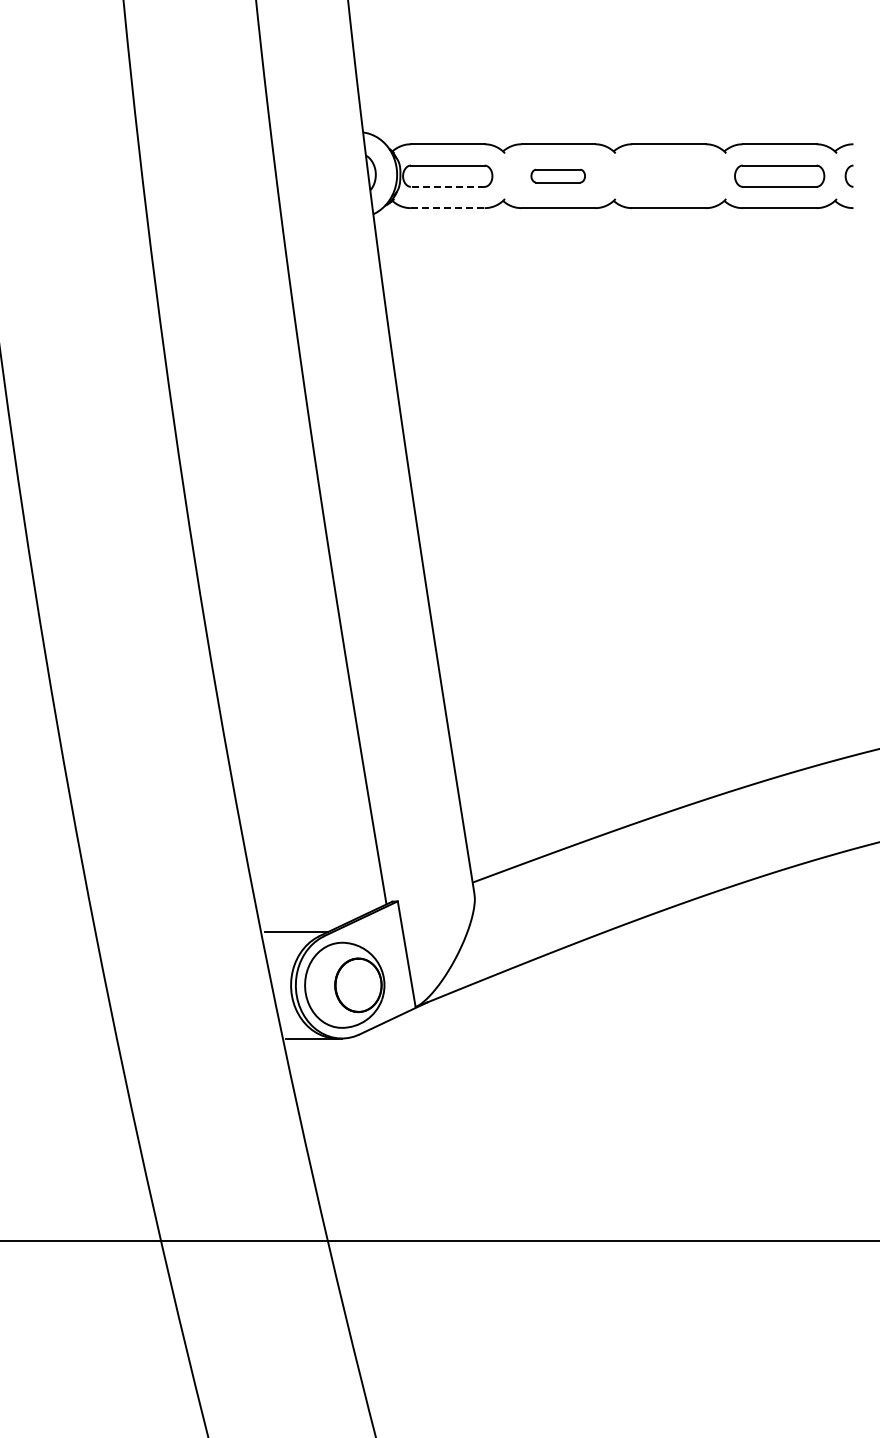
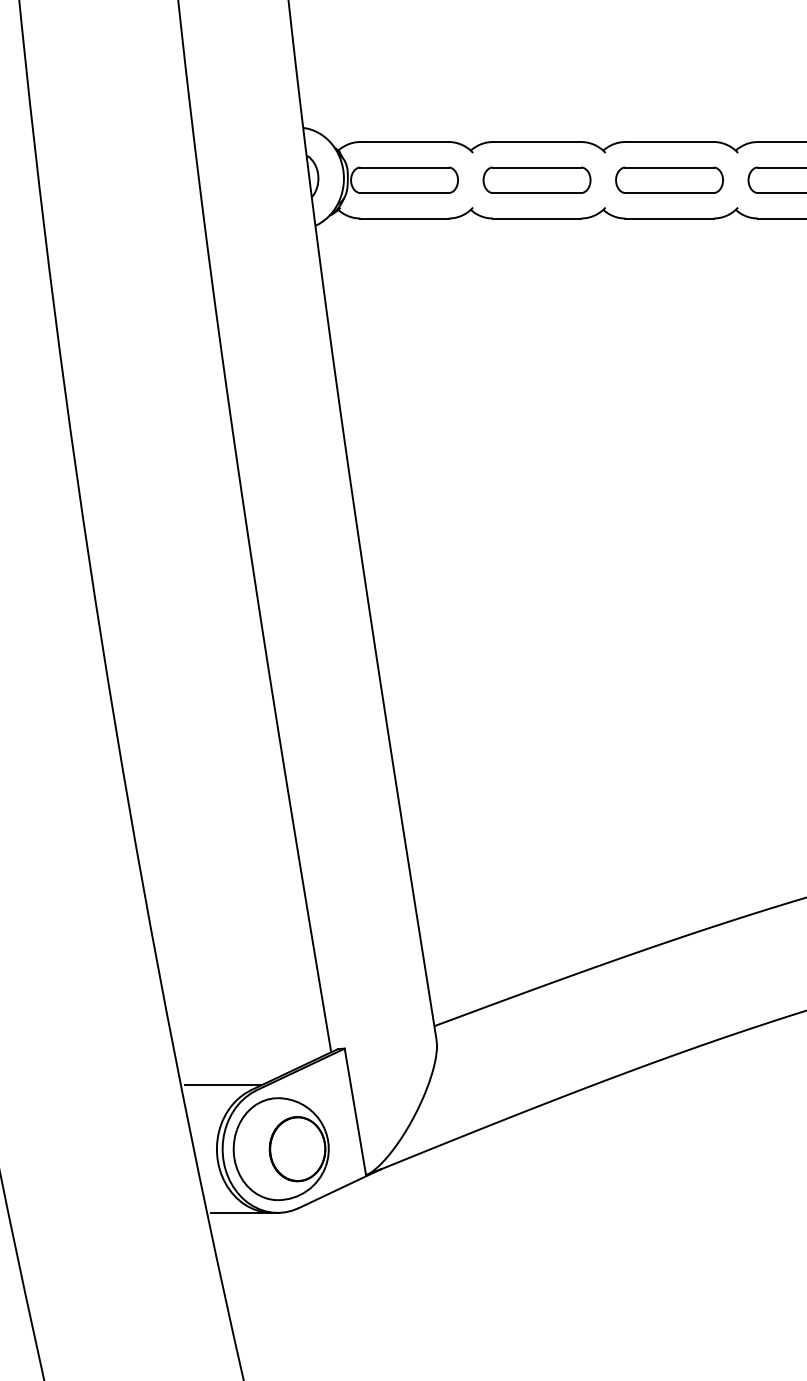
part: (557, 175) -> (535, 179), size x1.67
part: (668, 175) -> (668, 179), added
line: (447, 186) -> (404, 192), dashed -> solid
line: (447, 208) -> (404, 218), dashed -> solid

